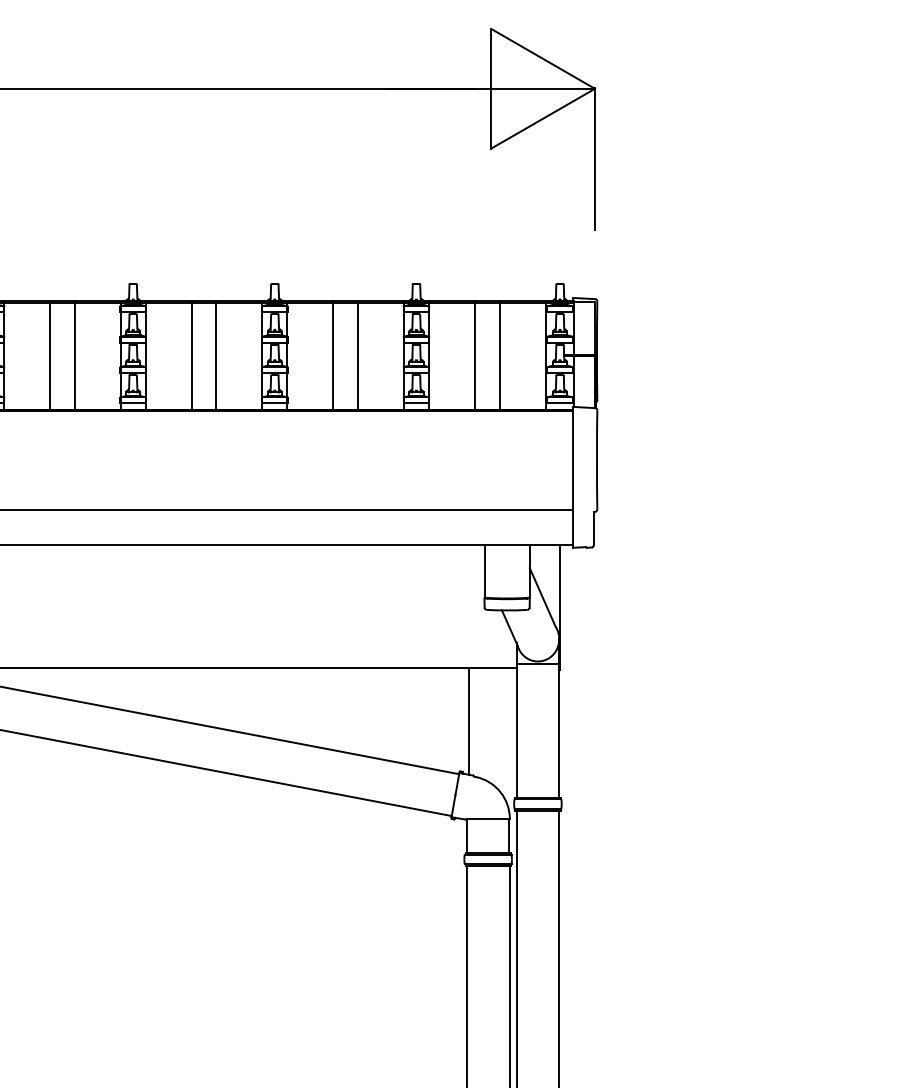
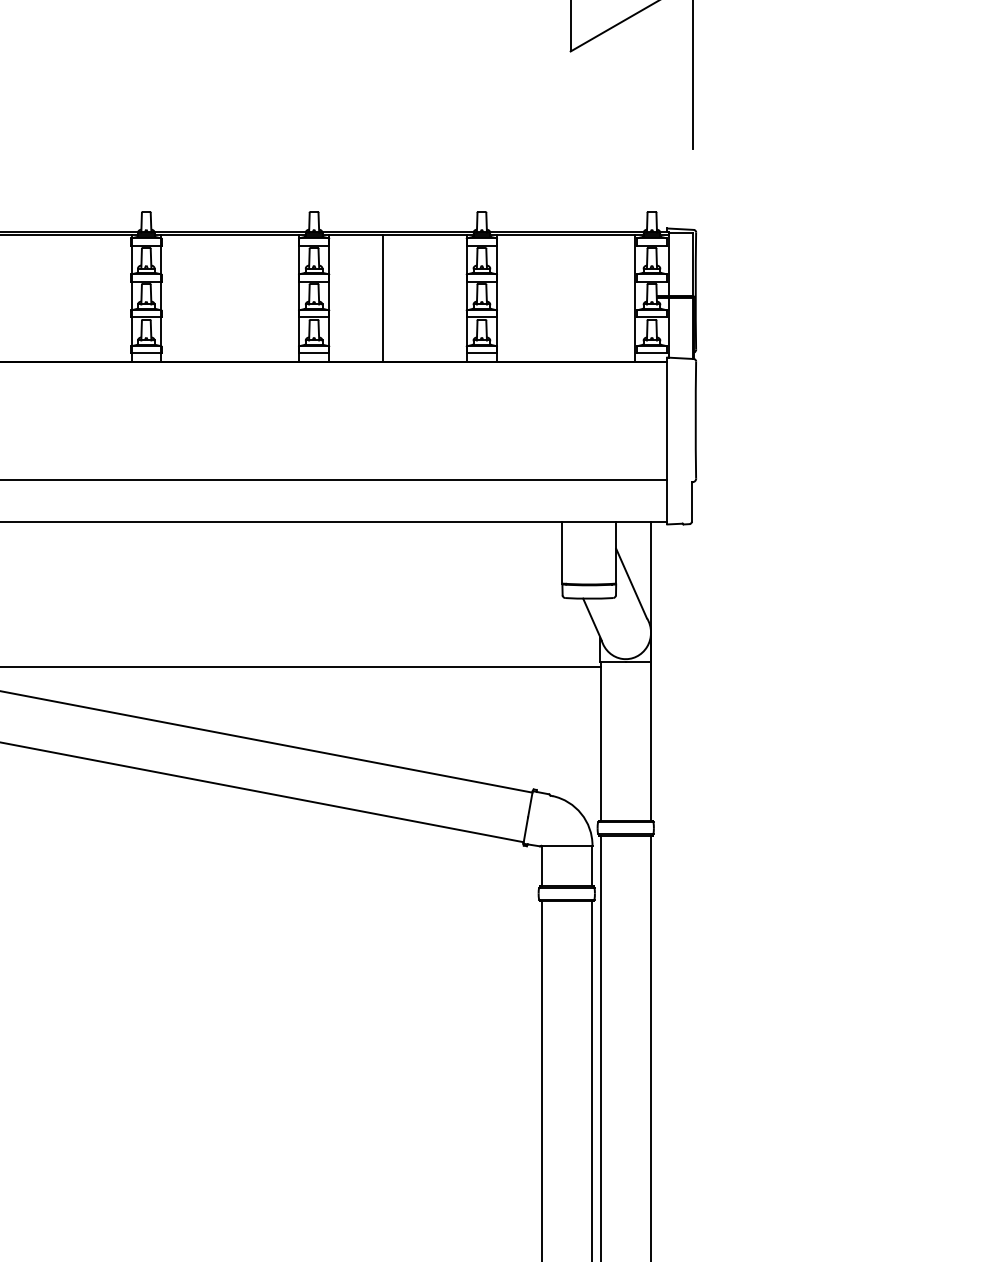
line: (50, 356) -> (48, 297), removed
line: (74, 356) -> (76, 297), removed
line: (191, 356) -> (215, 297), removed
line: (216, 356) -> (245, 297), removed
line: (358, 356) -> (413, 297), removed
line: (474, 356) -> (550, 297), removed
line: (499, 356) -> (580, 297), removed
line: (468, 721) -> (543, 730), removed

